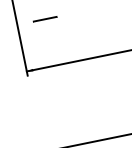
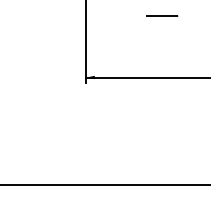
line: (45, 19) -> (162, 15), moved

